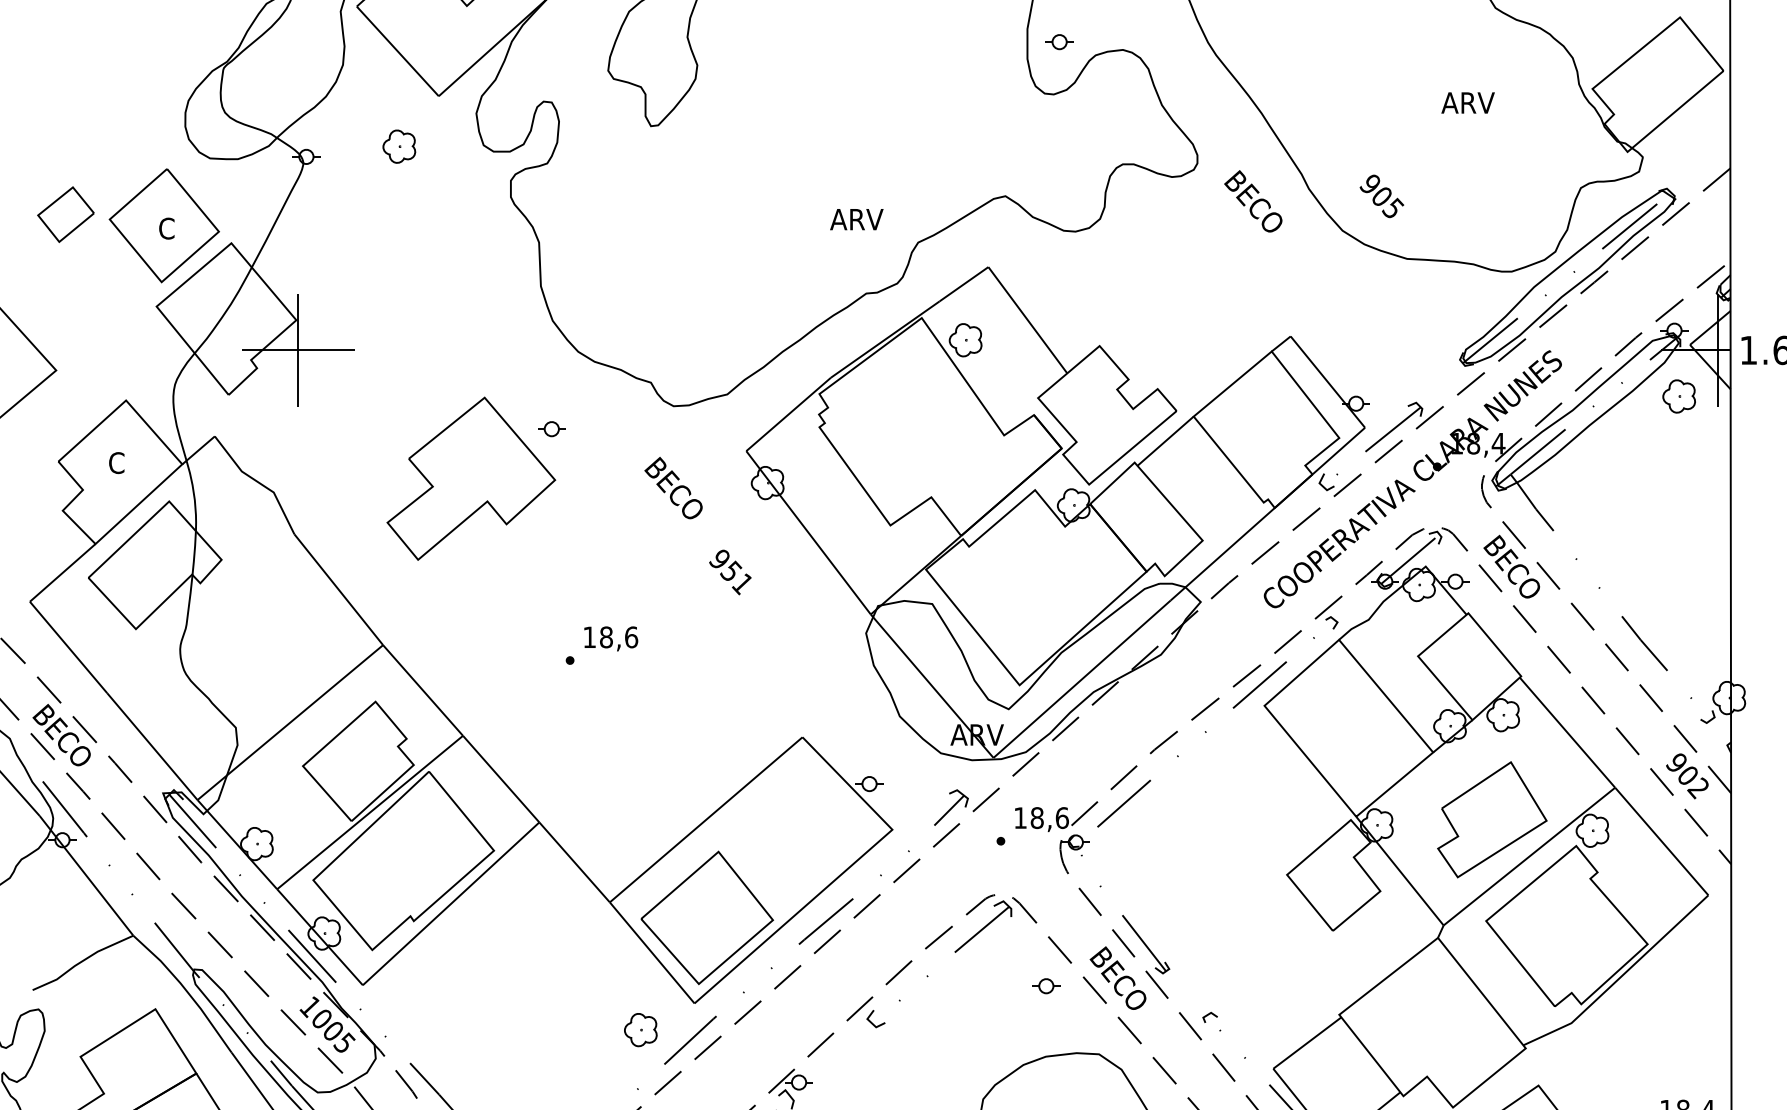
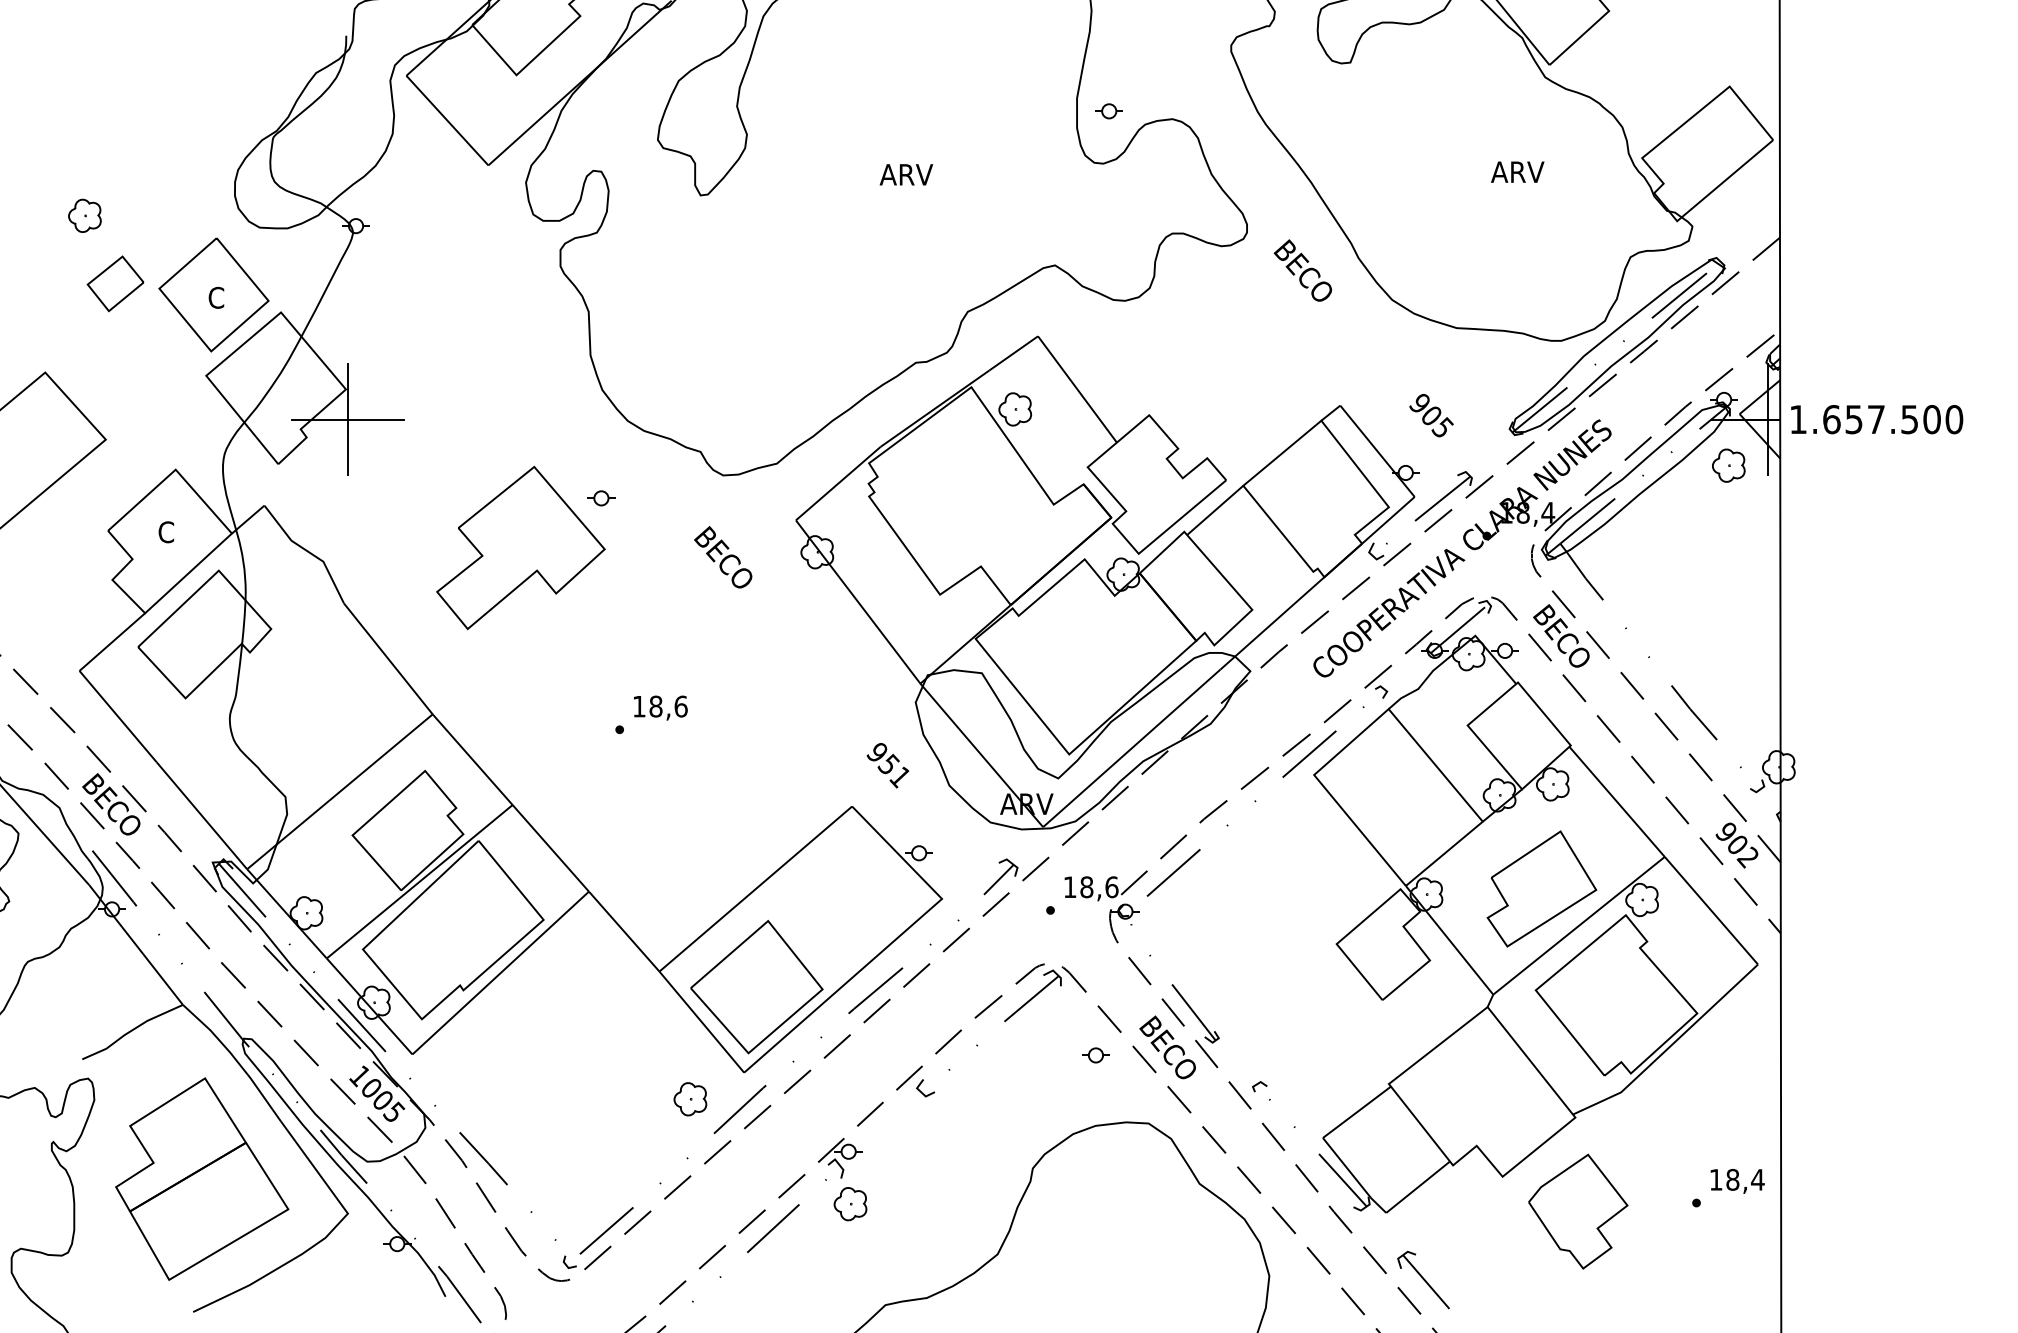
part: (398, 146) -> (84, 215), moved
text: (1381, 196) -> (1431, 415), moved
text: (856, 219) -> (906, 174), moved
text: (729, 572) -> (887, 765), moved

